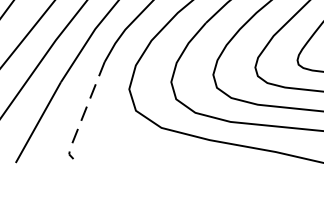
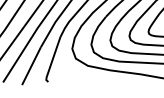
line: (84, 114) -> (52, 61), dashed -> solid

